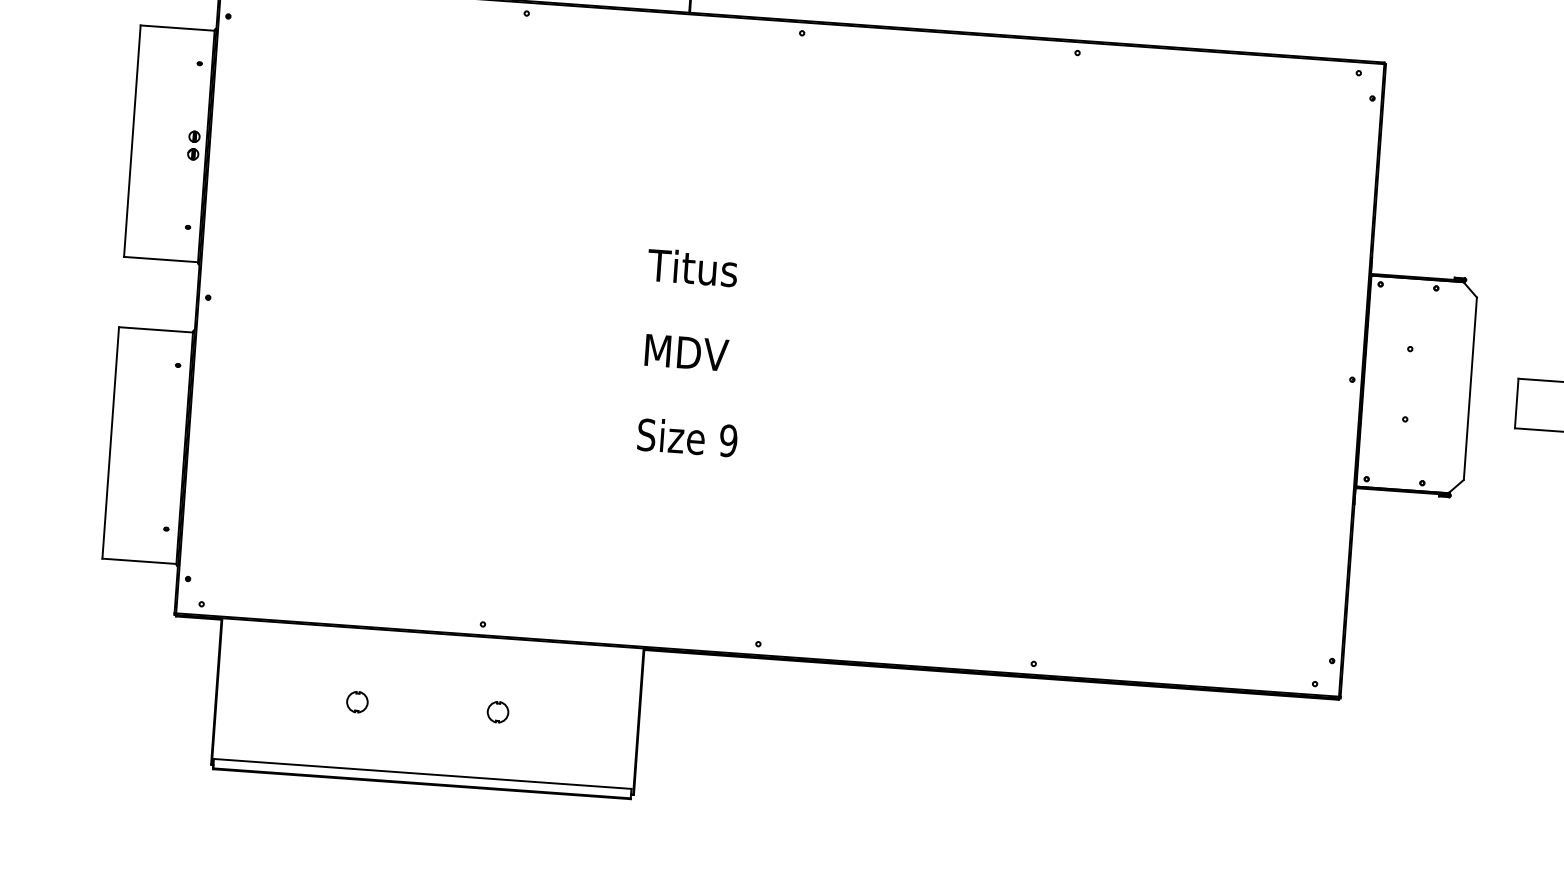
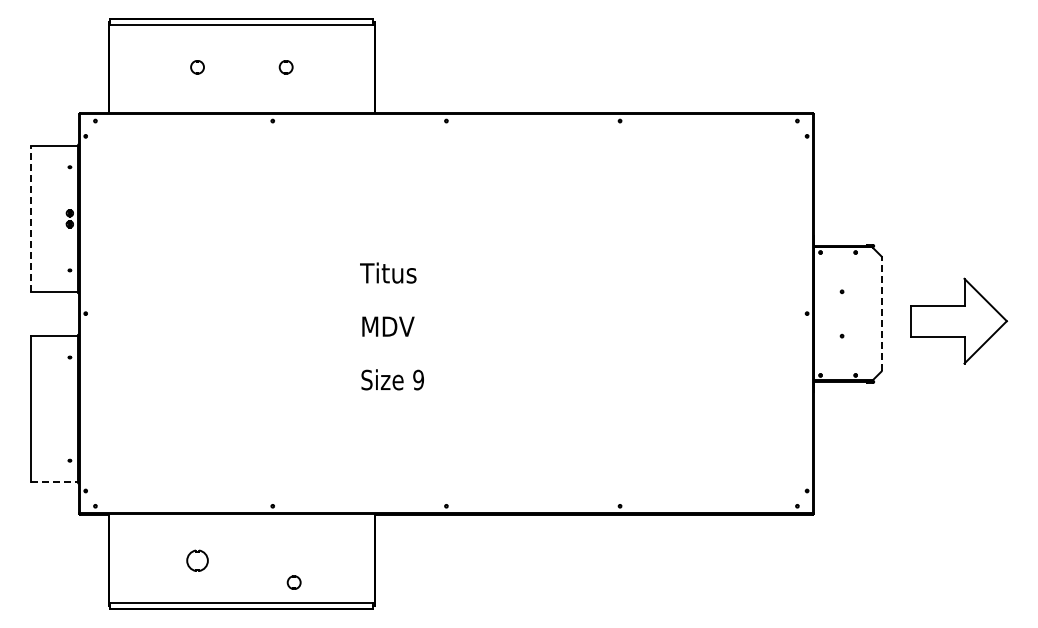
line: (132, 140) -> (31, 218), solid -> dashed
line: (1470, 387) -> (881, 313), solid -> dashed
line: (139, 561) -> (54, 482), solid -> dashed
part: (357, 701) -> (197, 560), size x1.6
part: (496, 711) -> (293, 582), moved

